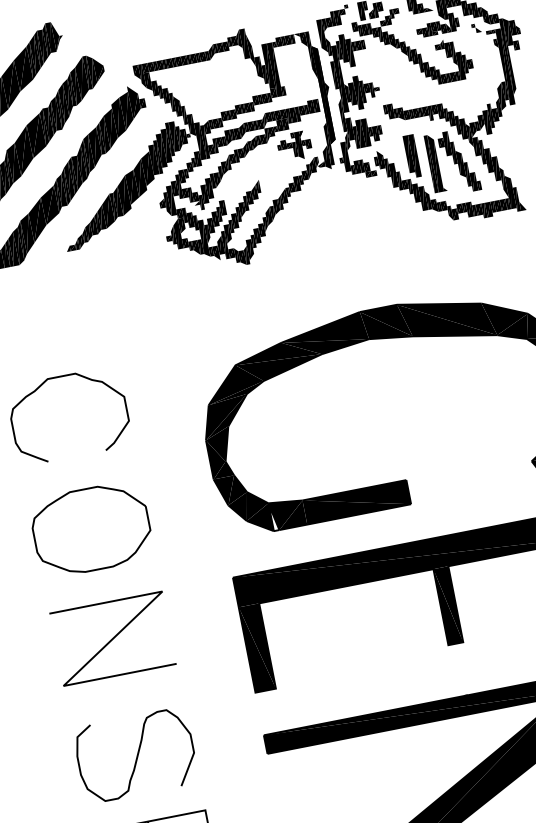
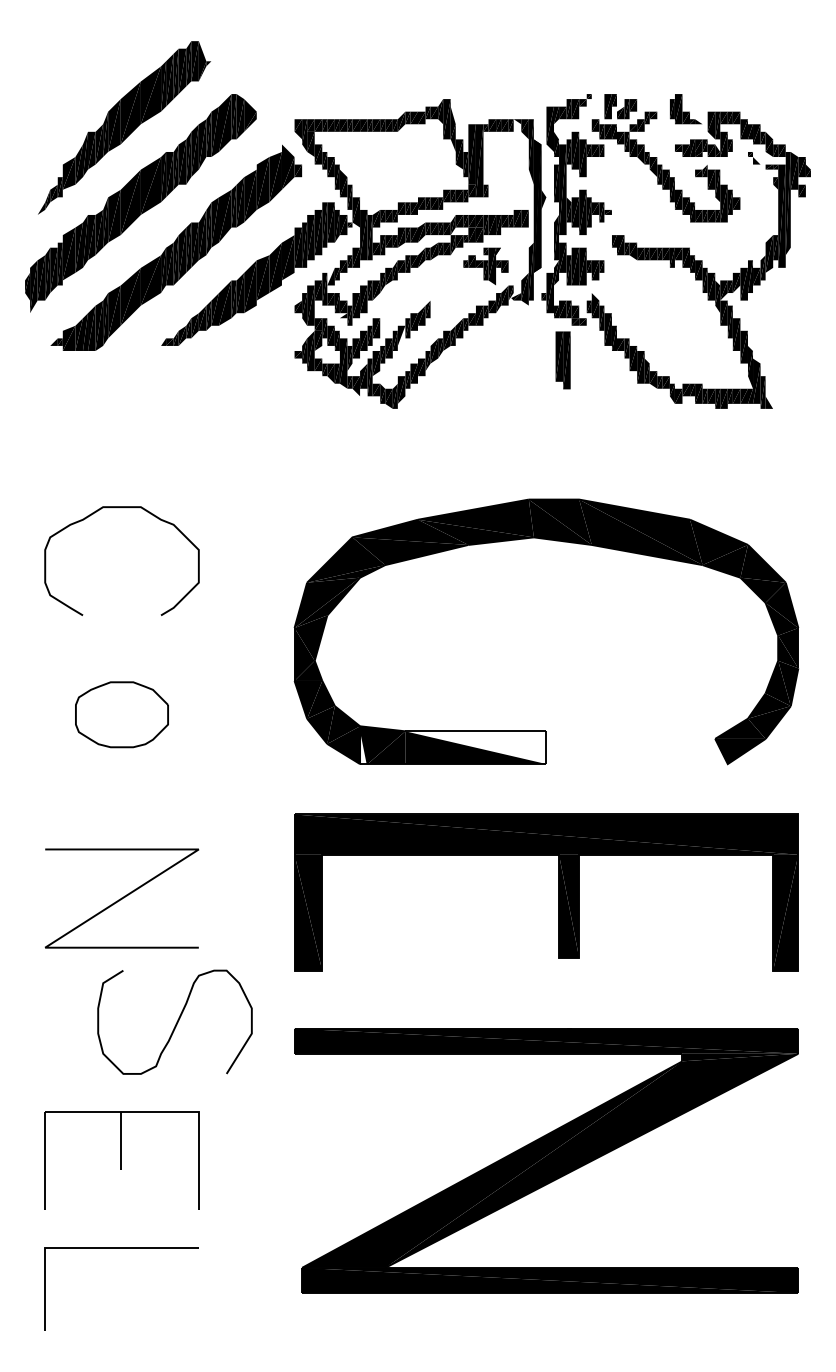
part: (411, 156) -> (562, 360), moved
part: (452, 163) -> (688, 328), removed
fill: (181, 176) -> (330, 276), removed
fill: (242, 209) -> (401, 335), removed
fill: (356, 502) -> (475, 747), removed
part: (91, 529) -> (121, 714), size x0.6
line: (112, 638) -> (121, 898), moved
curve: (136, 754) -> (176, 1021), moved

